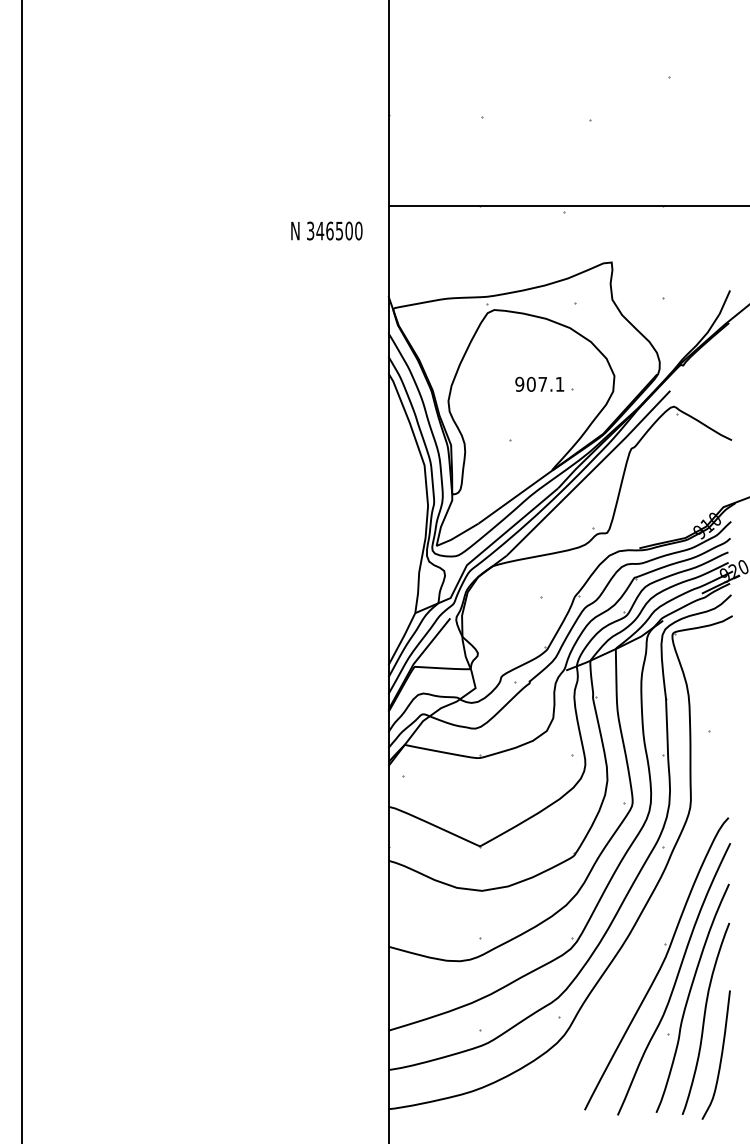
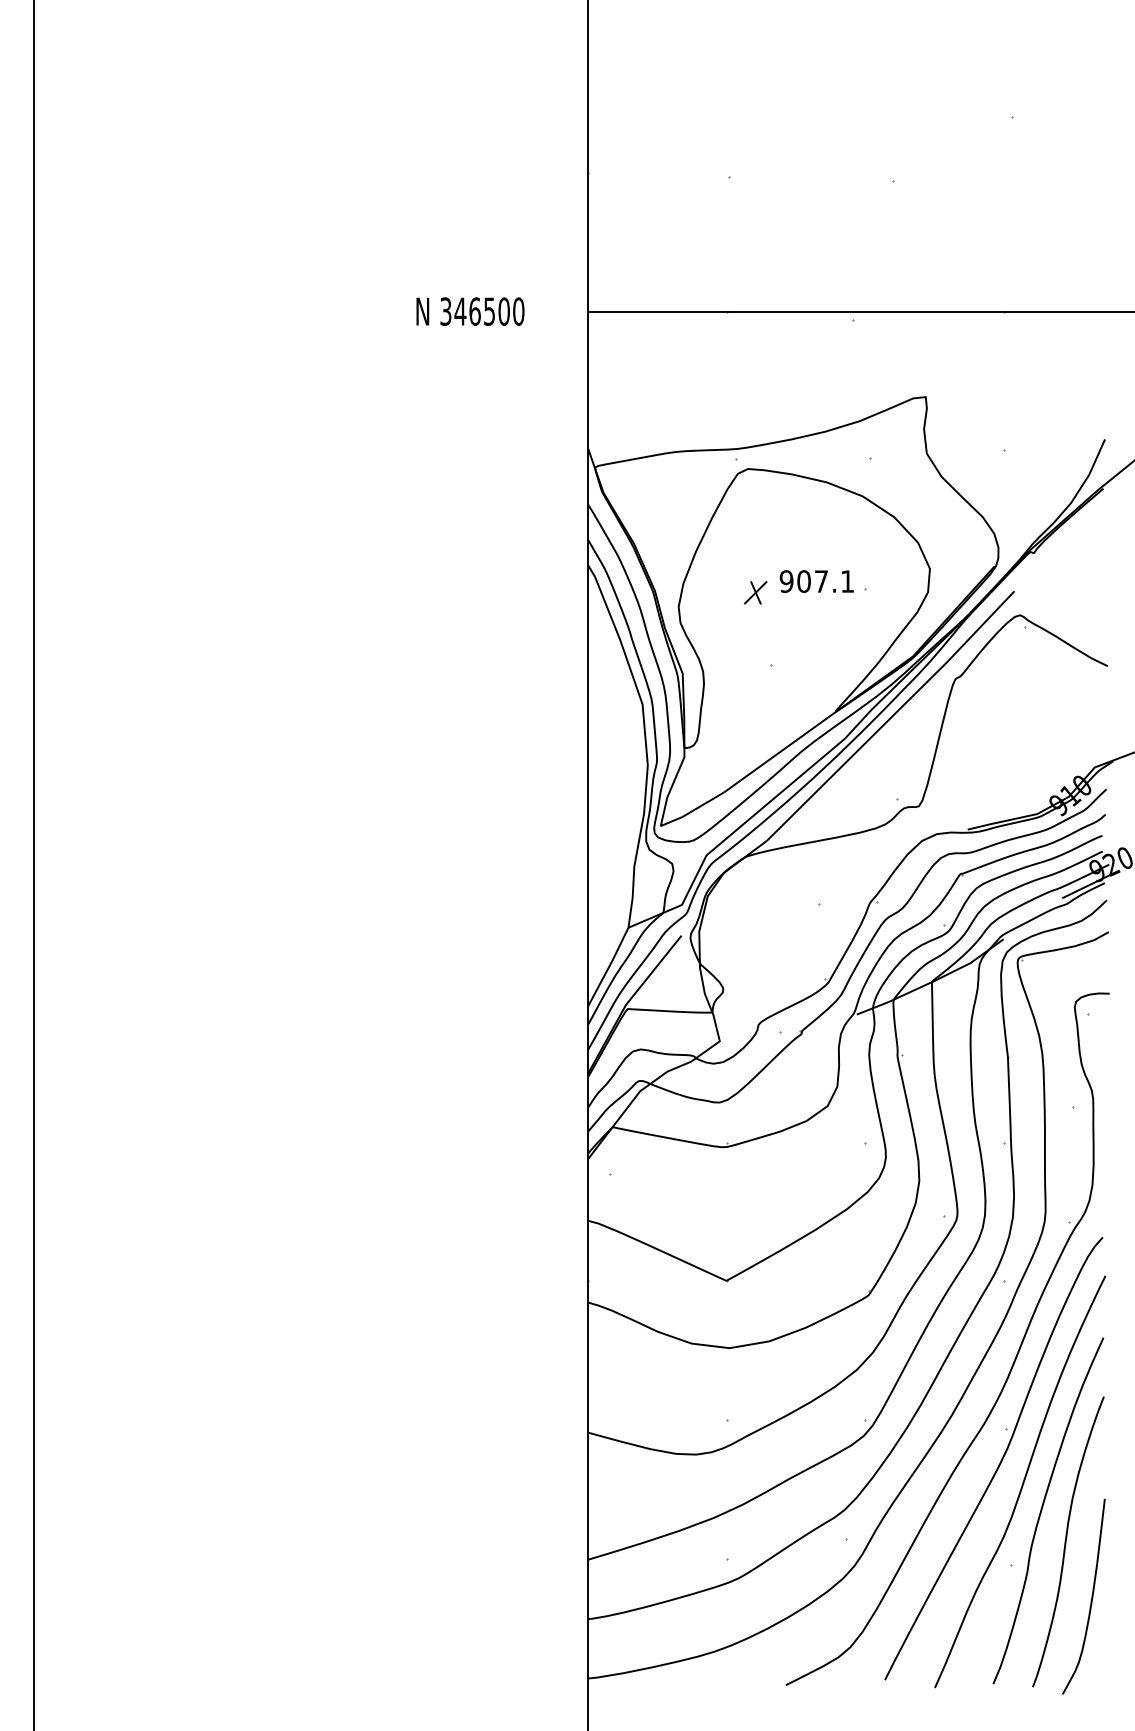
text: (326, 230) -> (469, 310), moved
part: (499, 391) -> (755, 592), added
part: (667, 903) -> (1010, 1367), added

